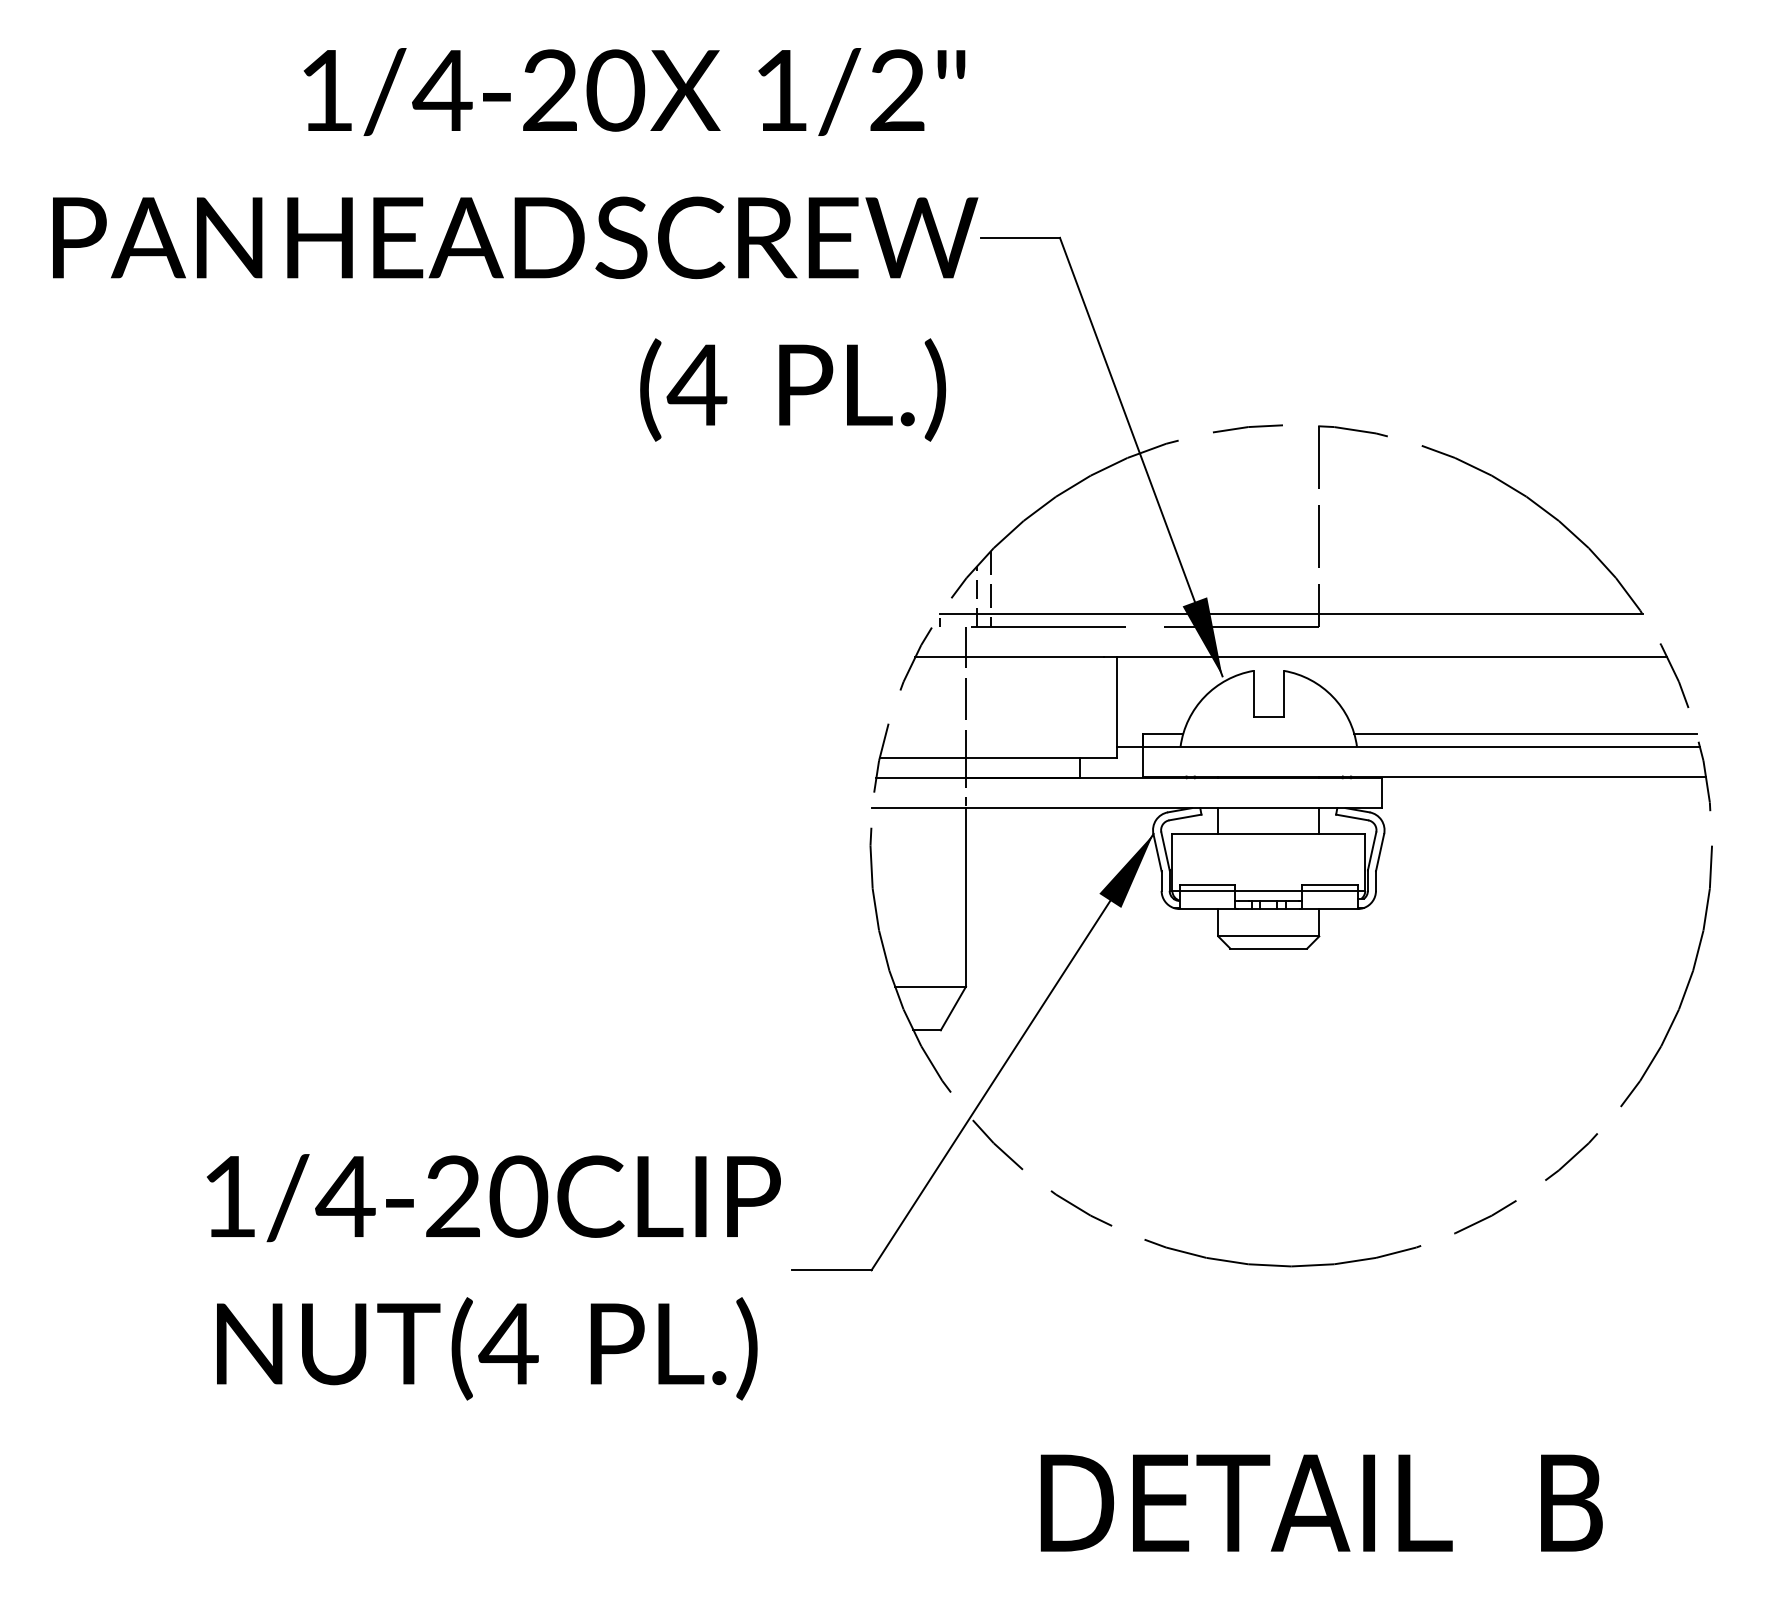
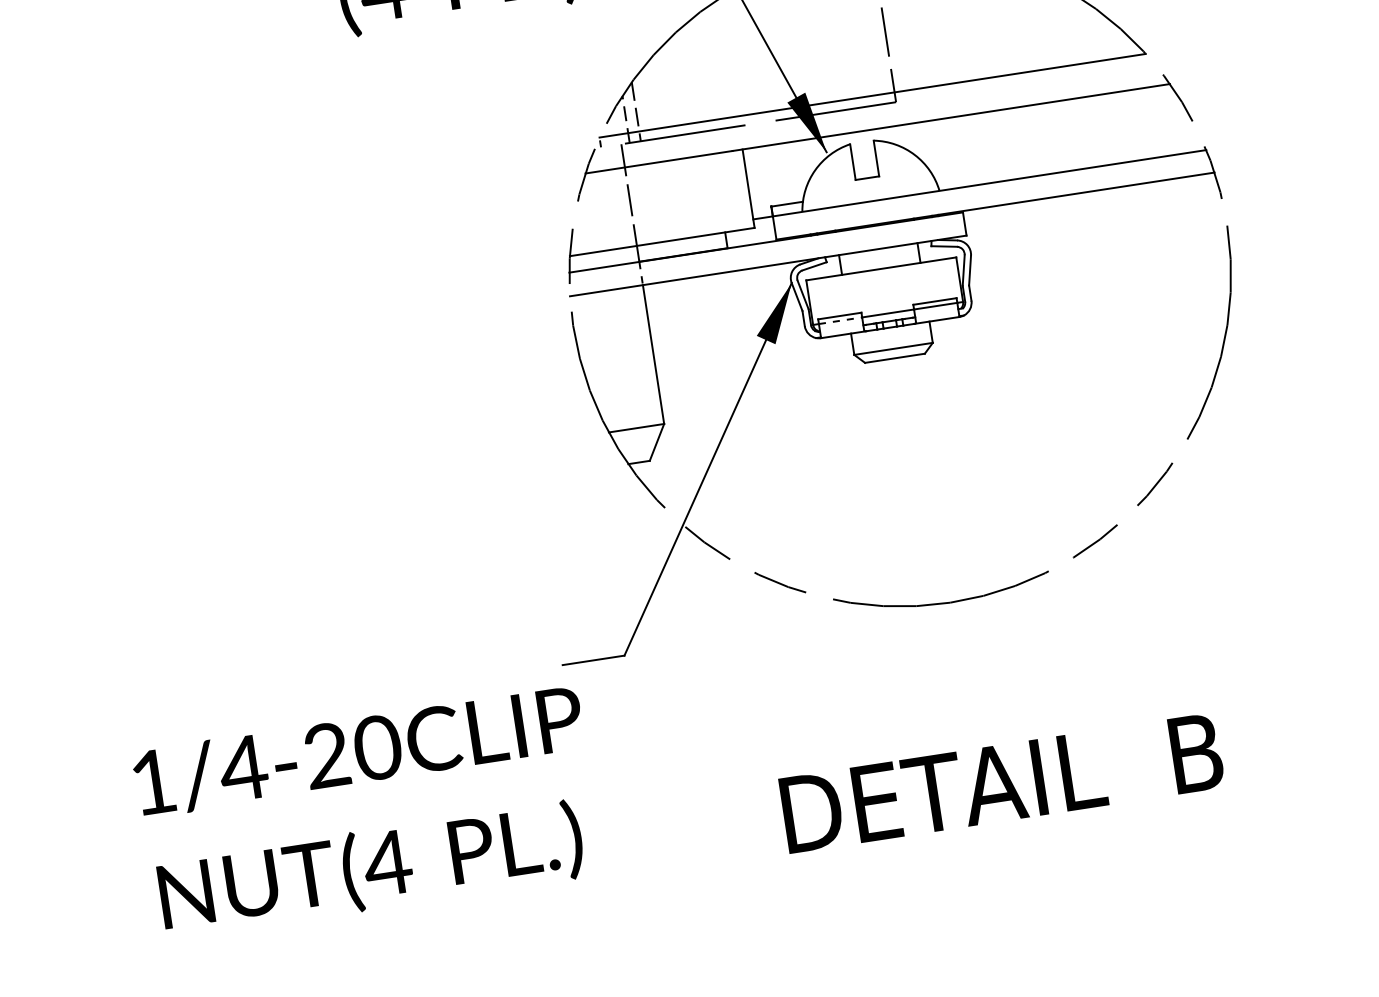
line: (1525, 734) -> (1069, 161), removed
line: (1207, 890) -> (840, 320), solid -> dashed
text: (493, 1277) -> (367, 813), moved

